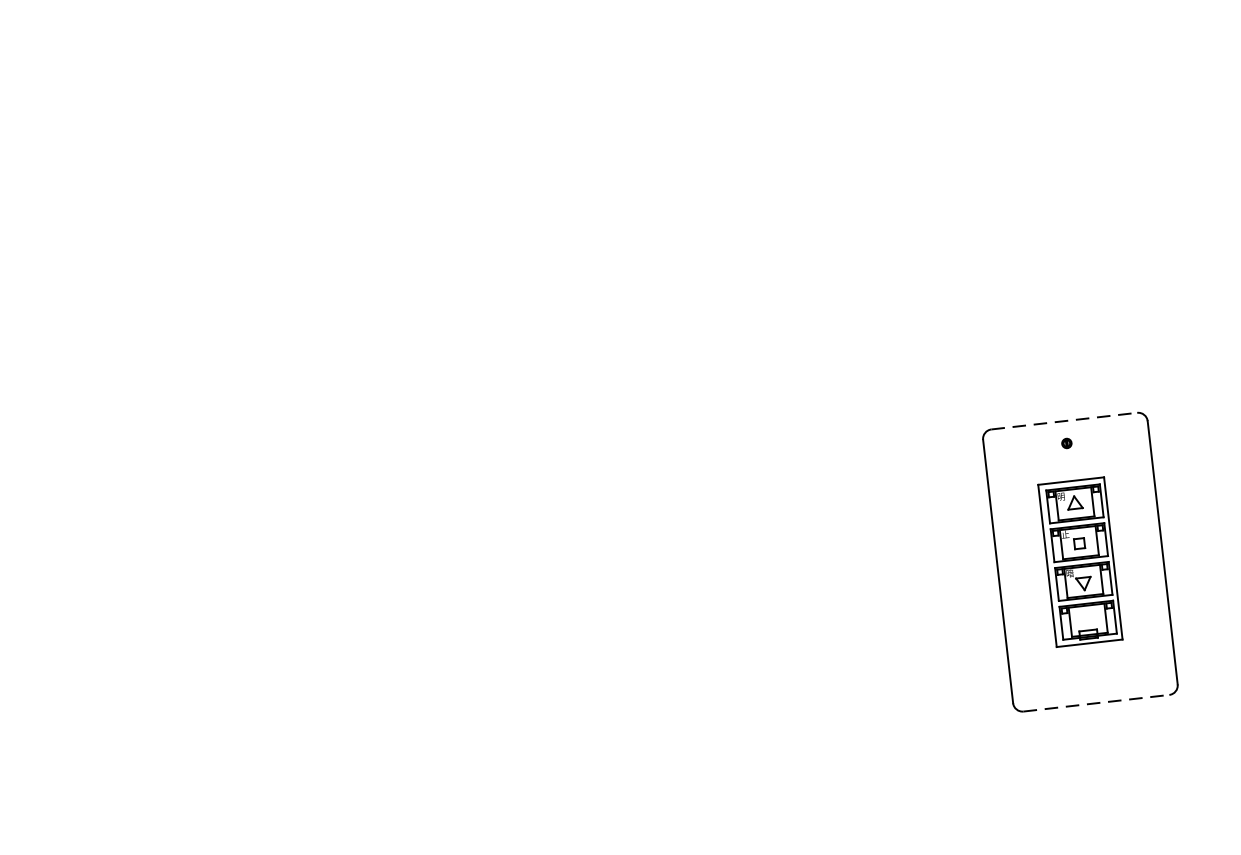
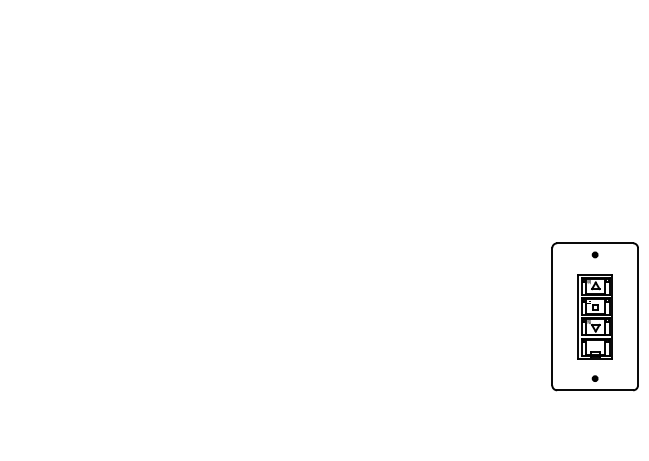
line: (1065, 421) -> (595, 243), dashed -> solid
part: (1092, 680) -> (594, 378), added
line: (1097, 703) -> (595, 390), dashed -> solid

